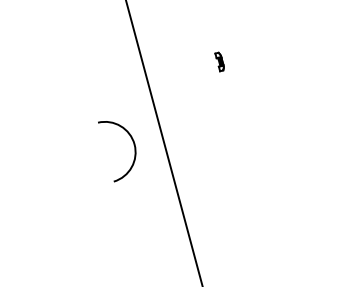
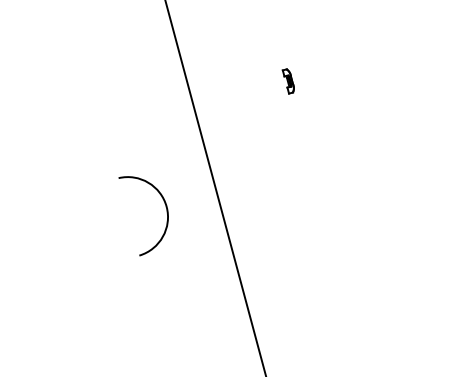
arc: (134, 148) -> (166, 212), moved

